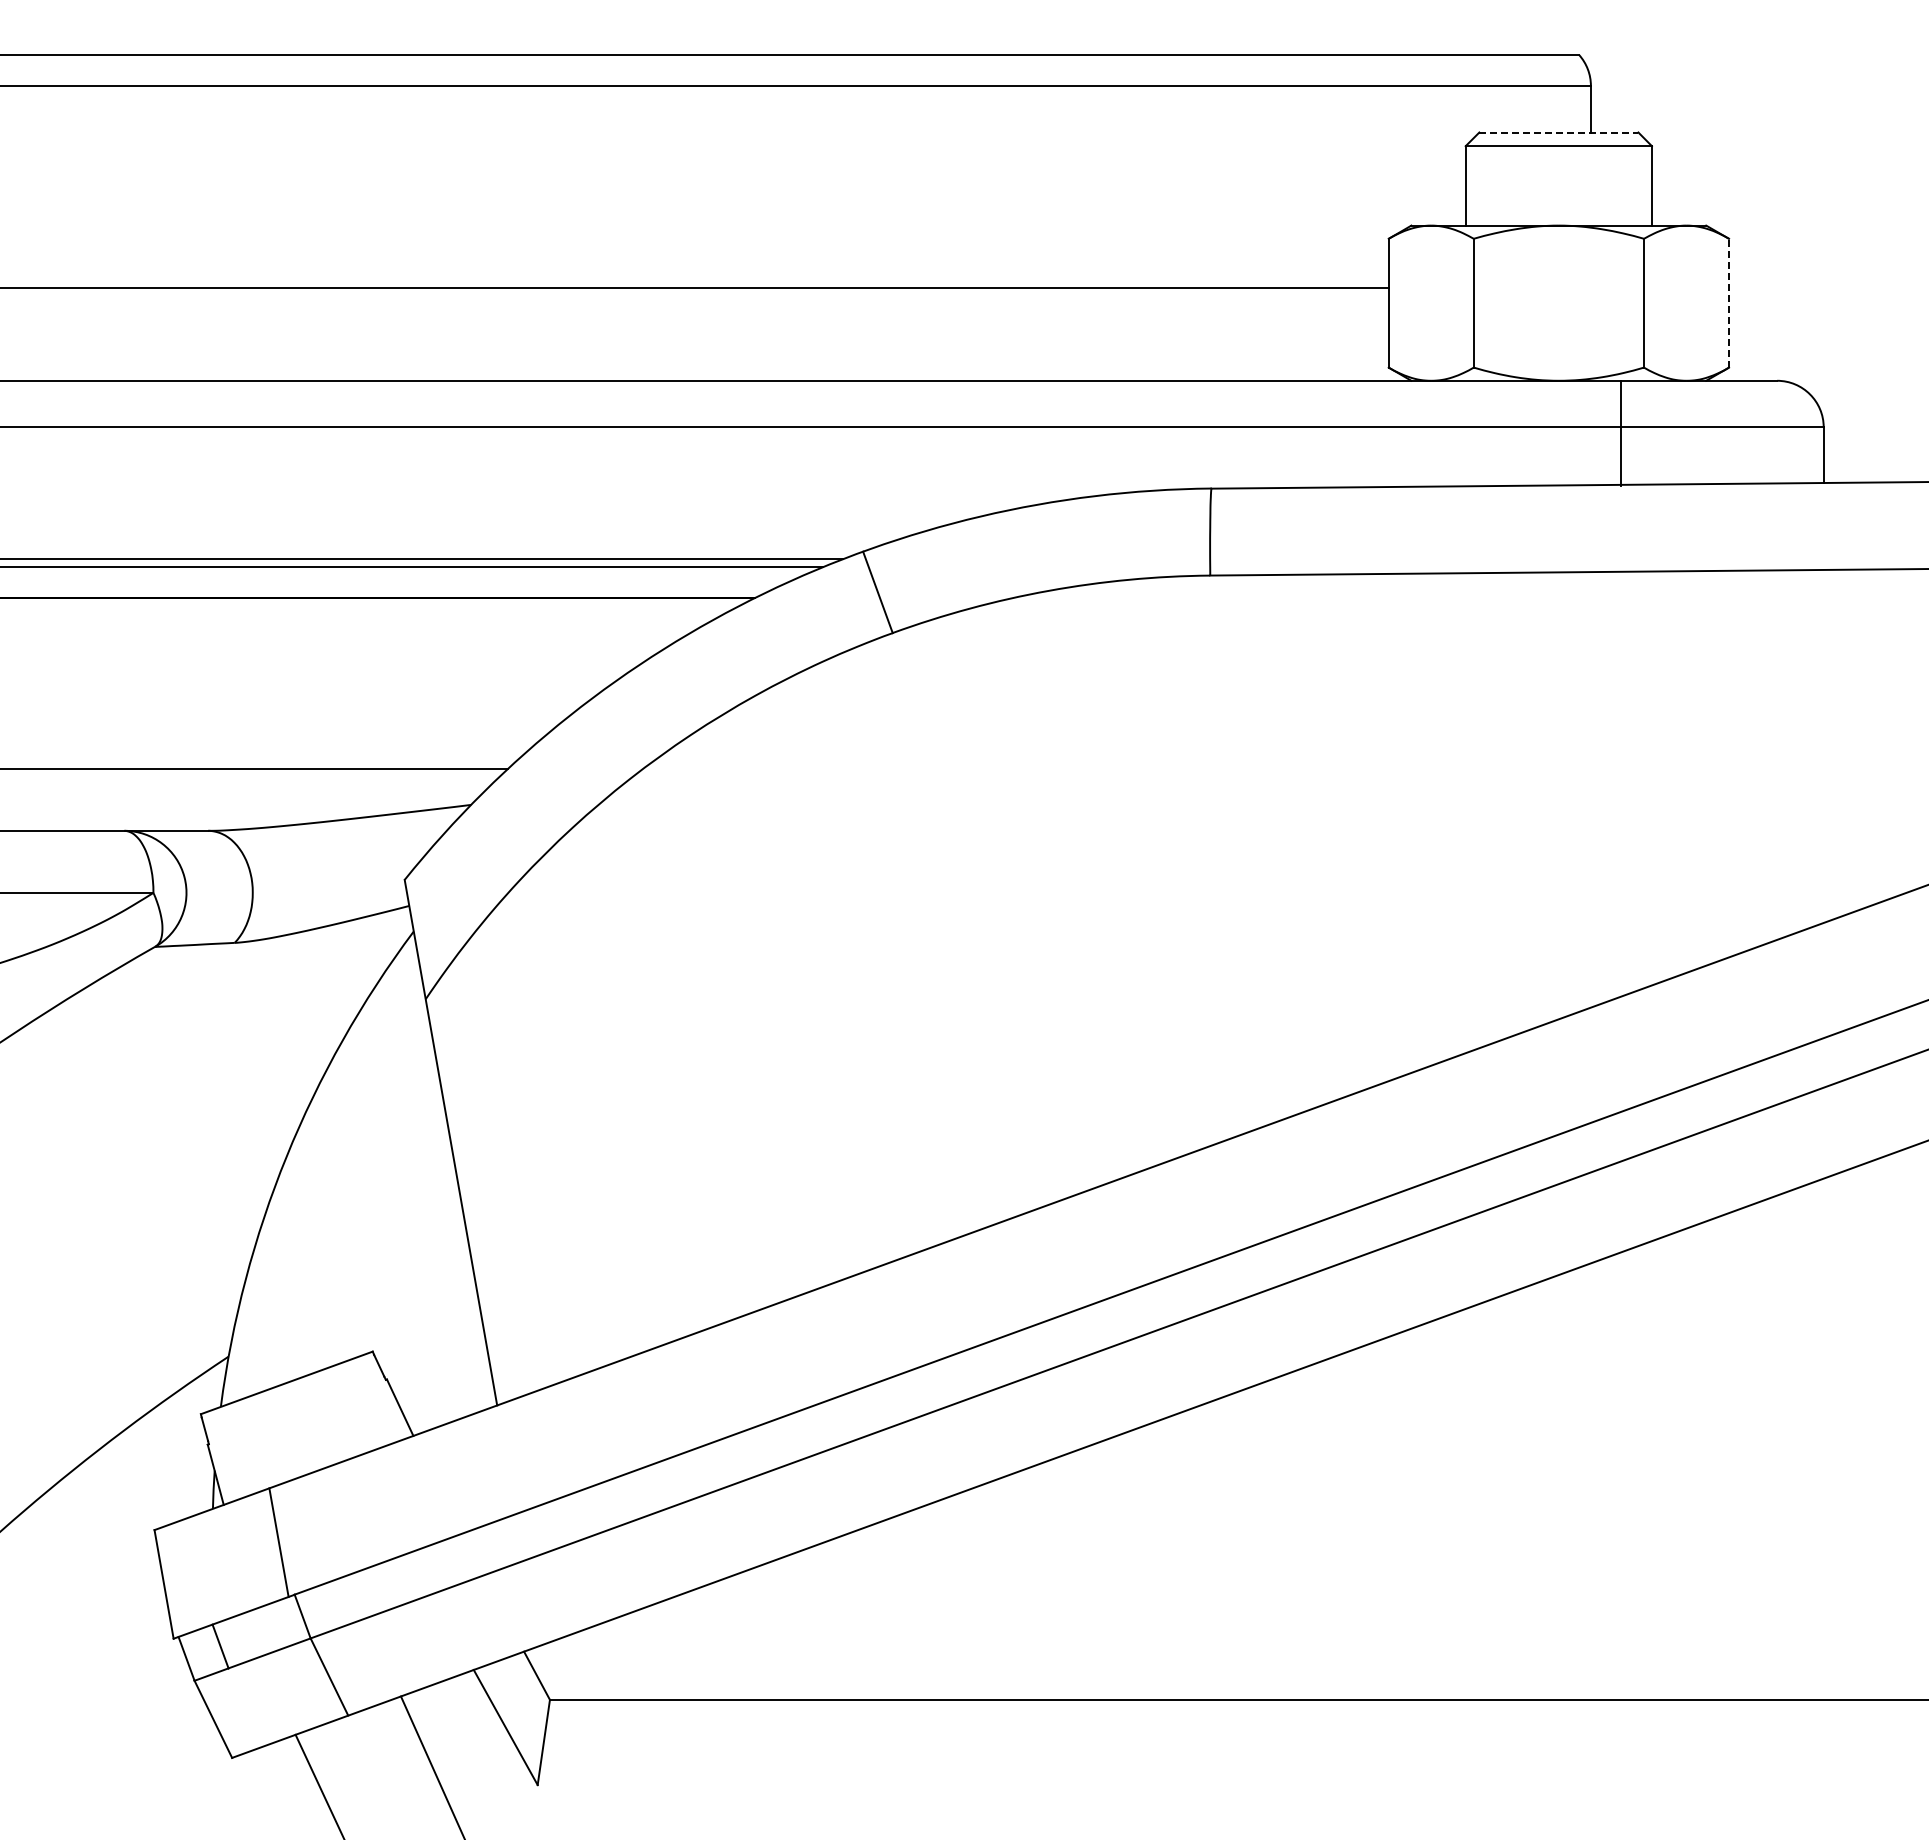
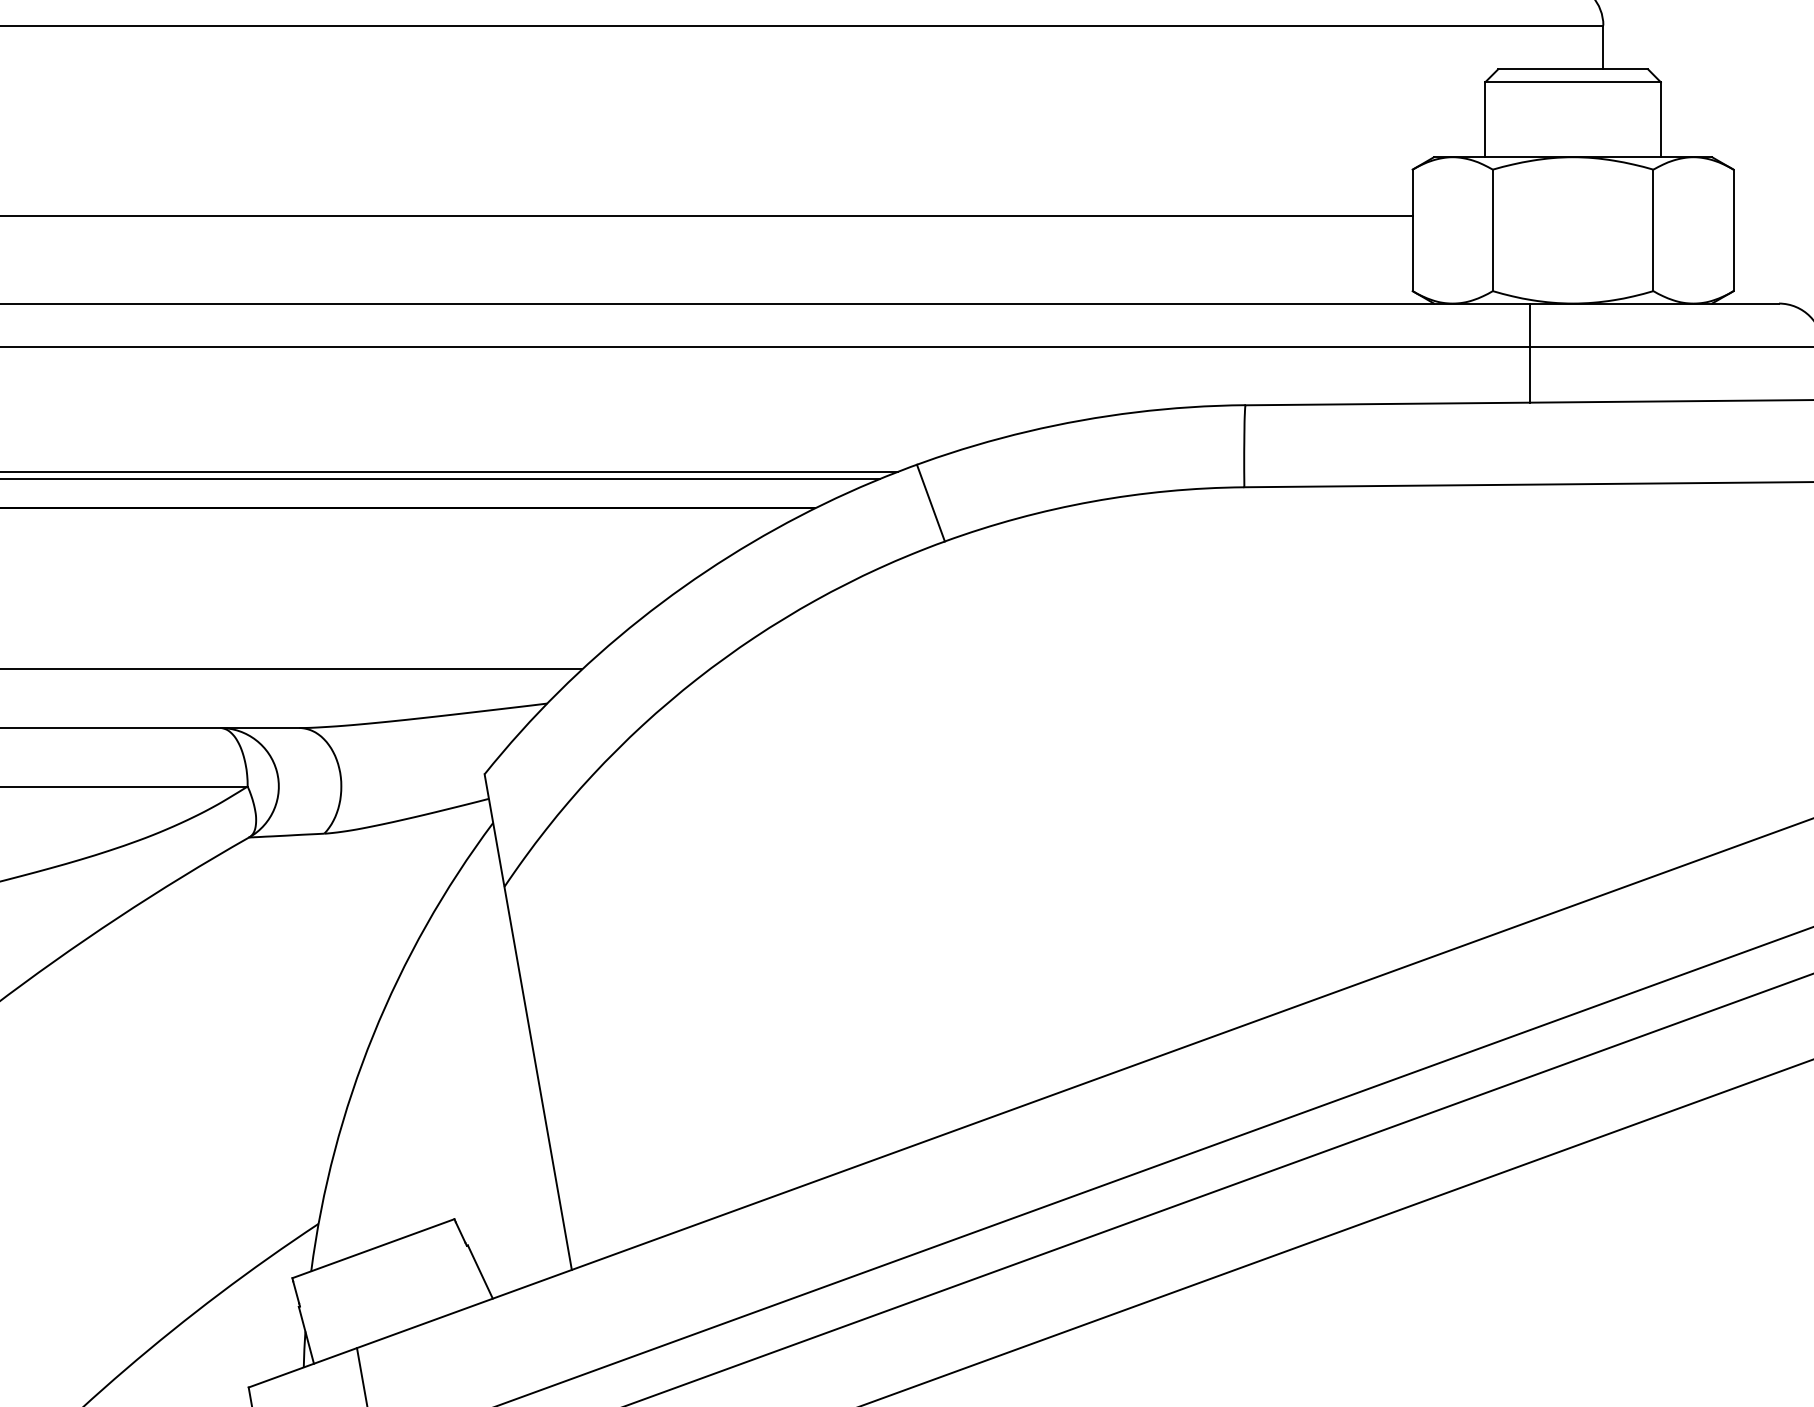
line: (1558, 132) -> (1572, 69), dashed -> solid
line: (1729, 302) -> (1734, 229), dashed -> solid
line: (1621, 432) -> (1530, 352), moved

